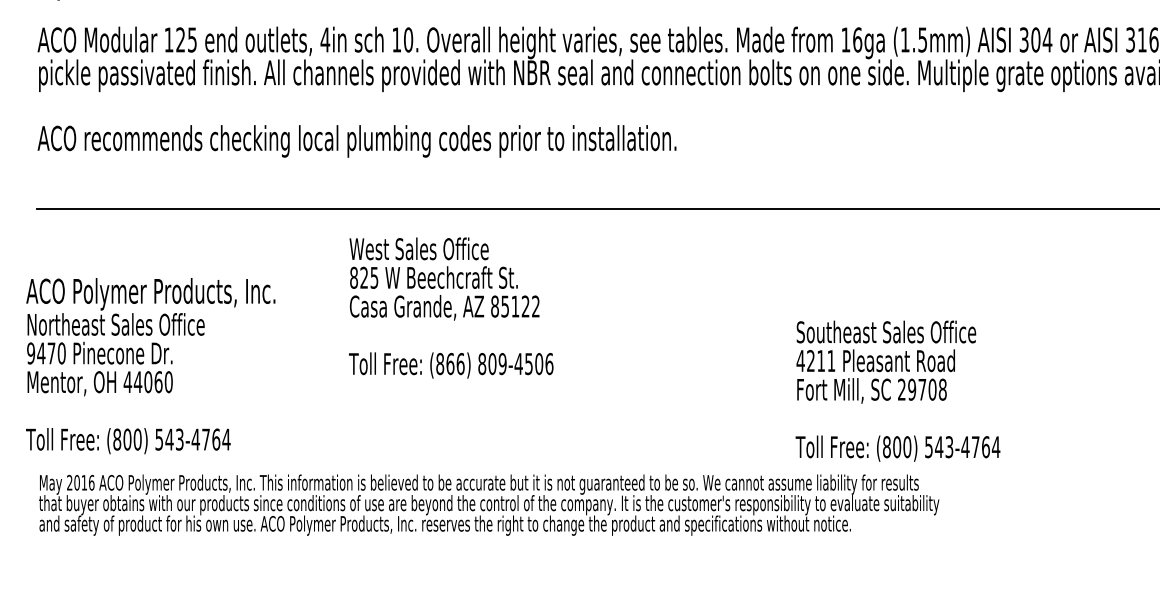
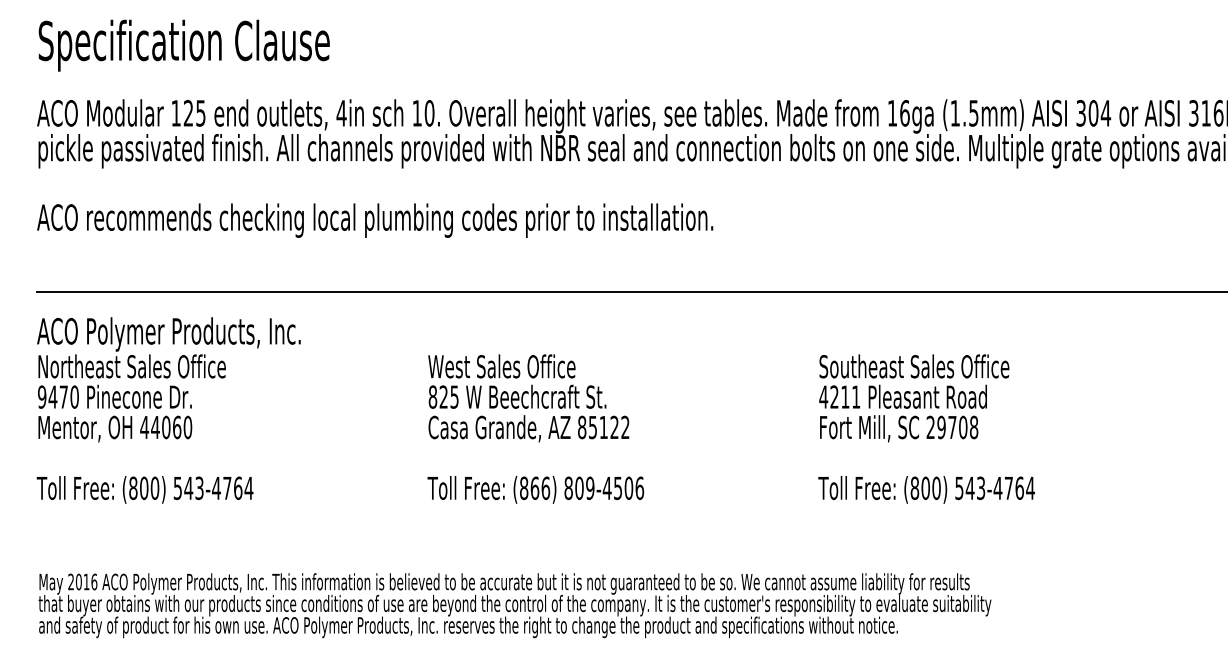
text: (450, 307) -> (535, 428), moved
text: (150, 366) -> (168, 410), moved
text: (897, 390) -> (926, 428), moved

